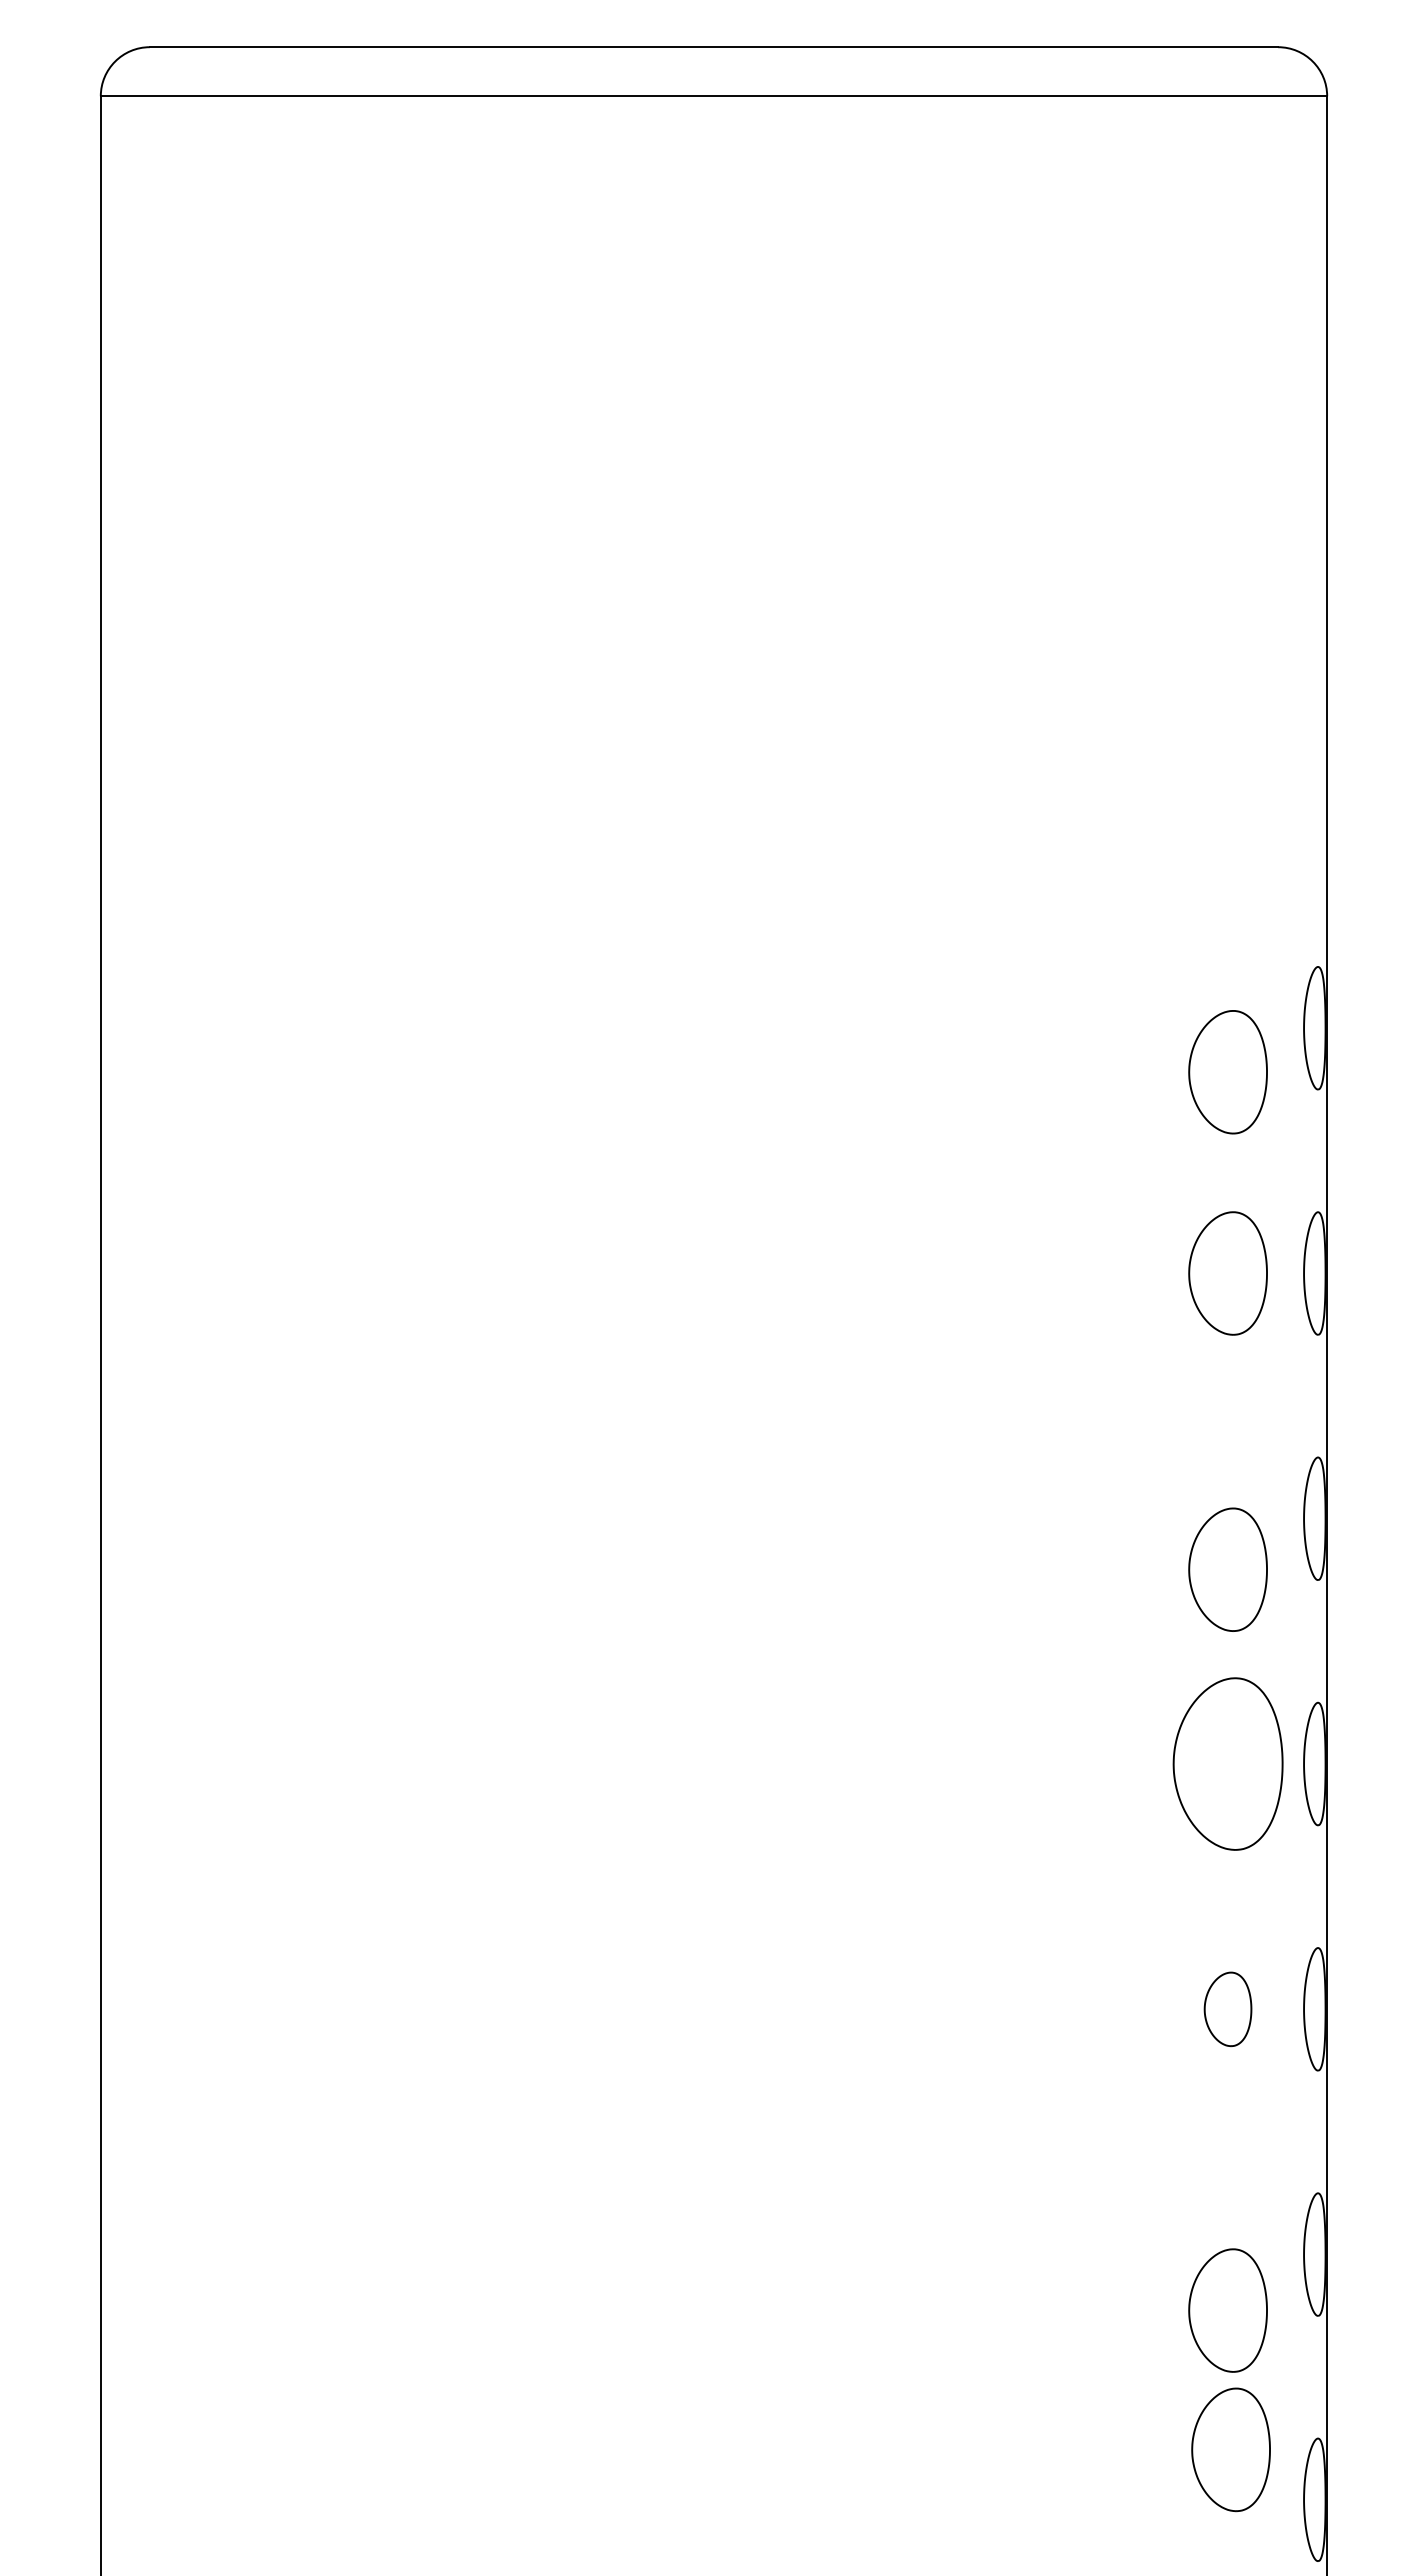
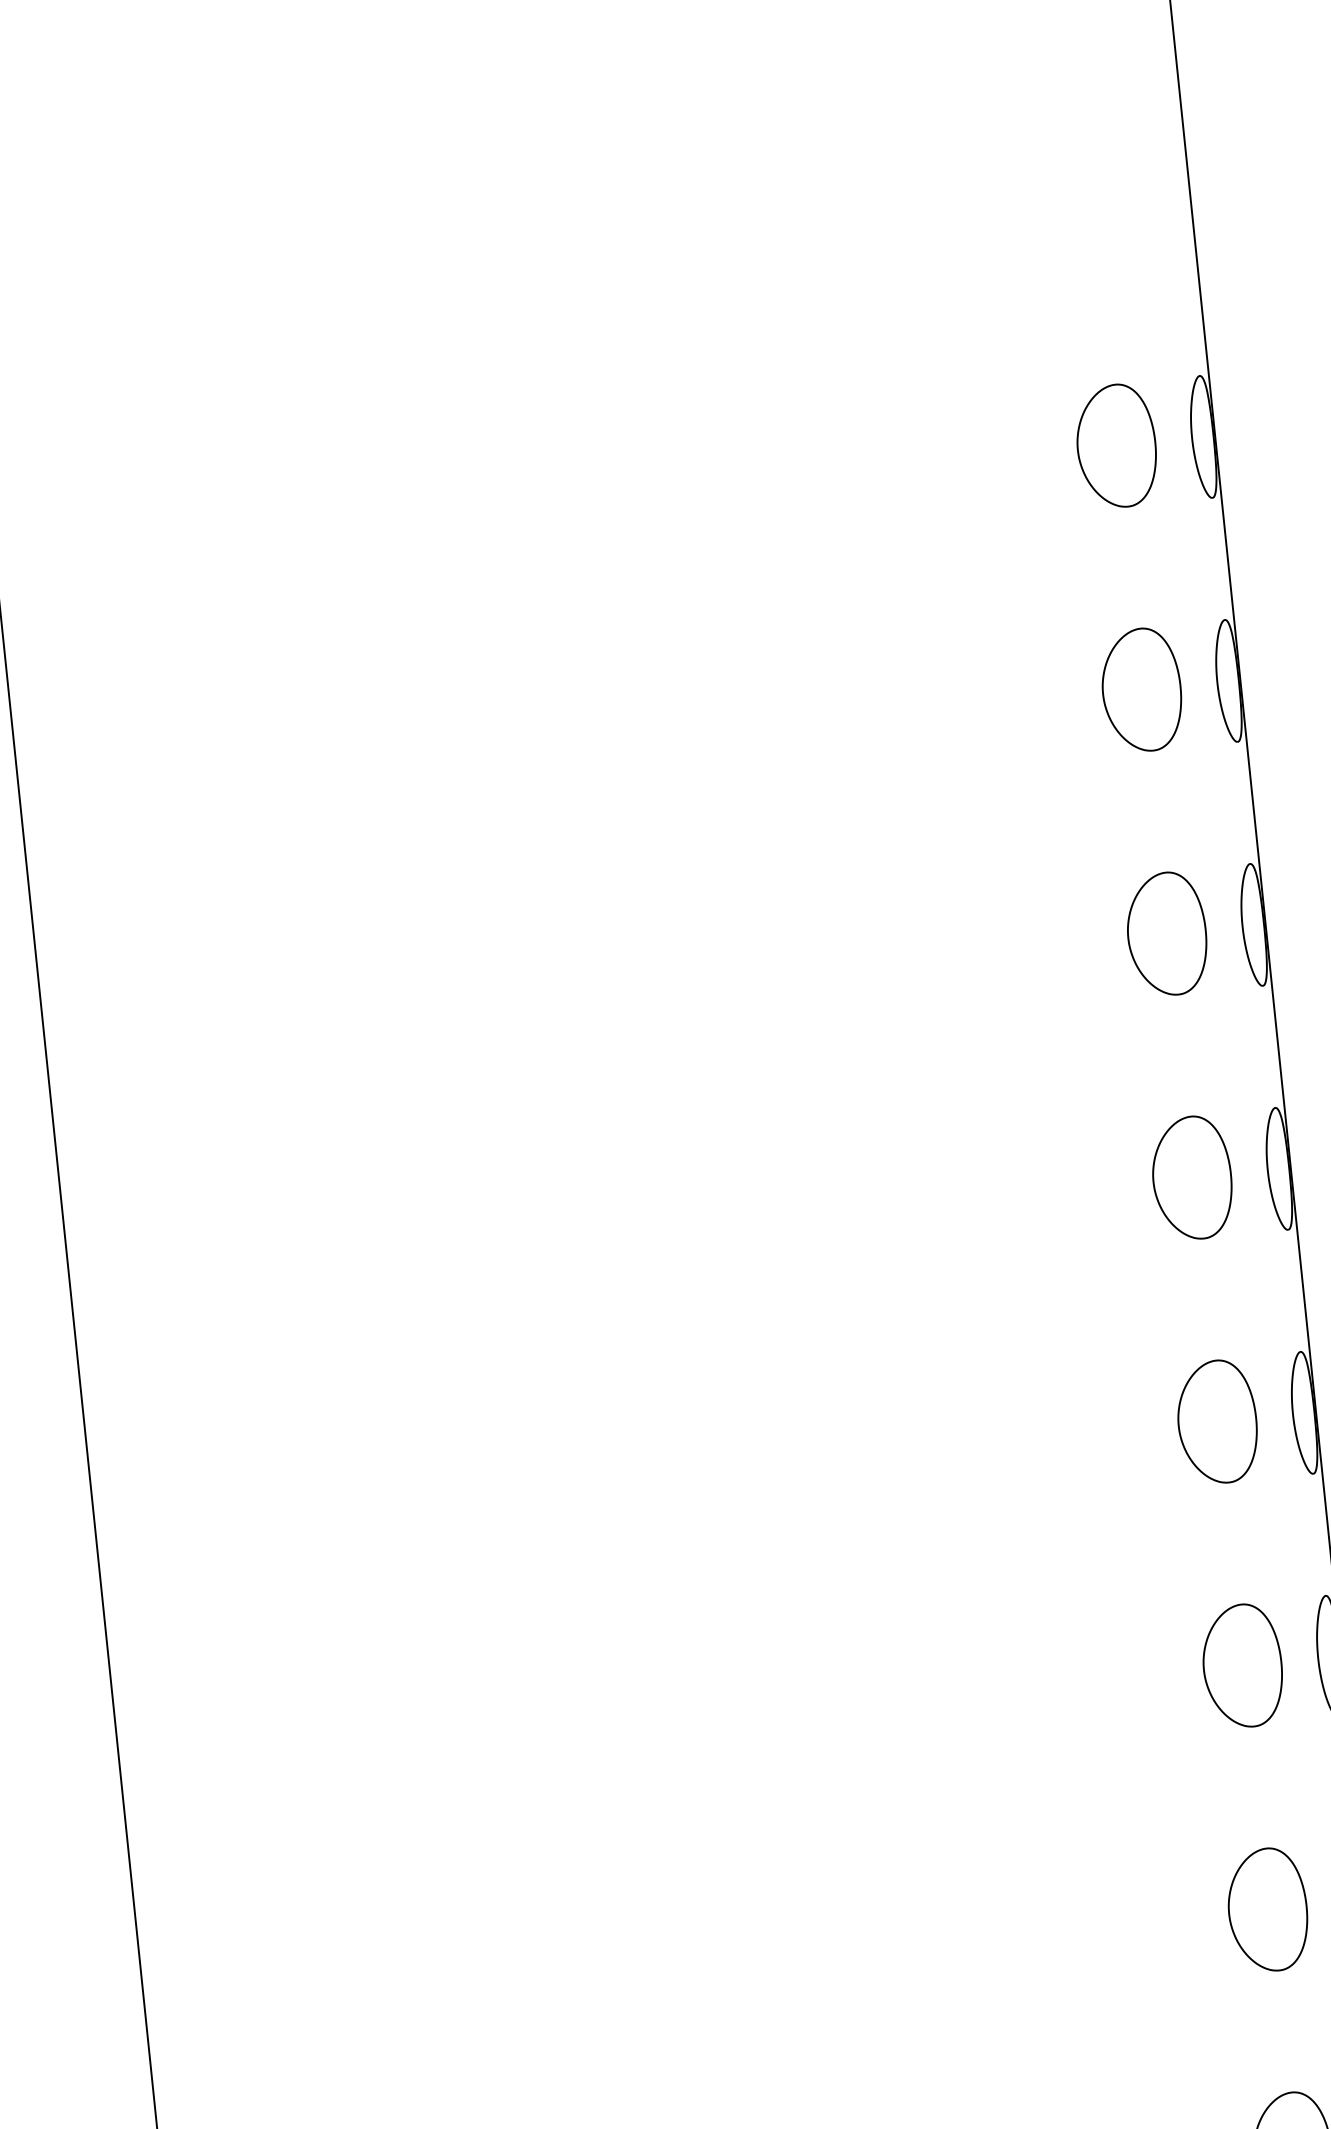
part: (1227, 1072) -> (1116, 446), moved
part: (1227, 1569) -> (1166, 933), moved
part: (1227, 1763) -> (1191, 1177), size x0.71
part: (1227, 2009) -> (1216, 1422), size x1.67
part: (1227, 2310) -> (1242, 1666), moved
part: (1230, 2449) -> (1267, 1909), moved

